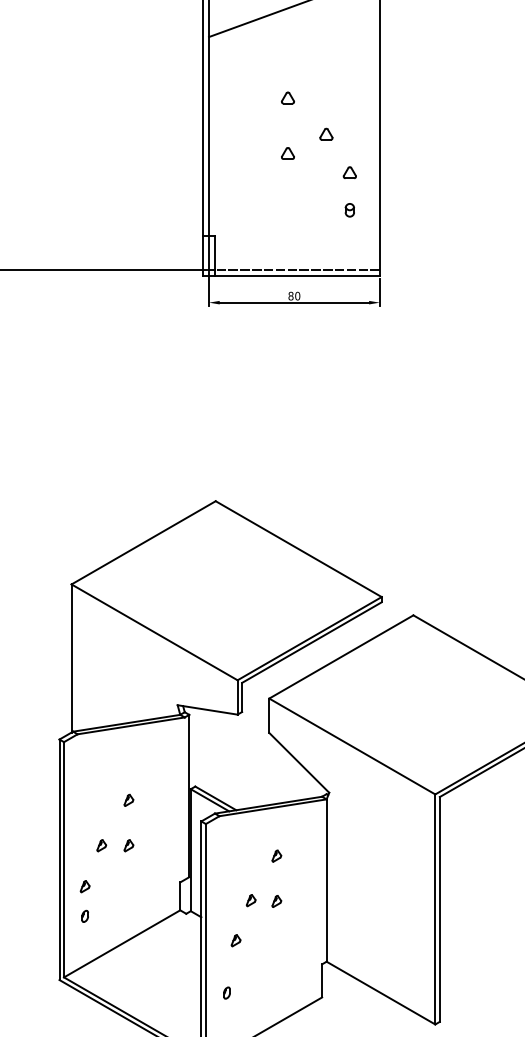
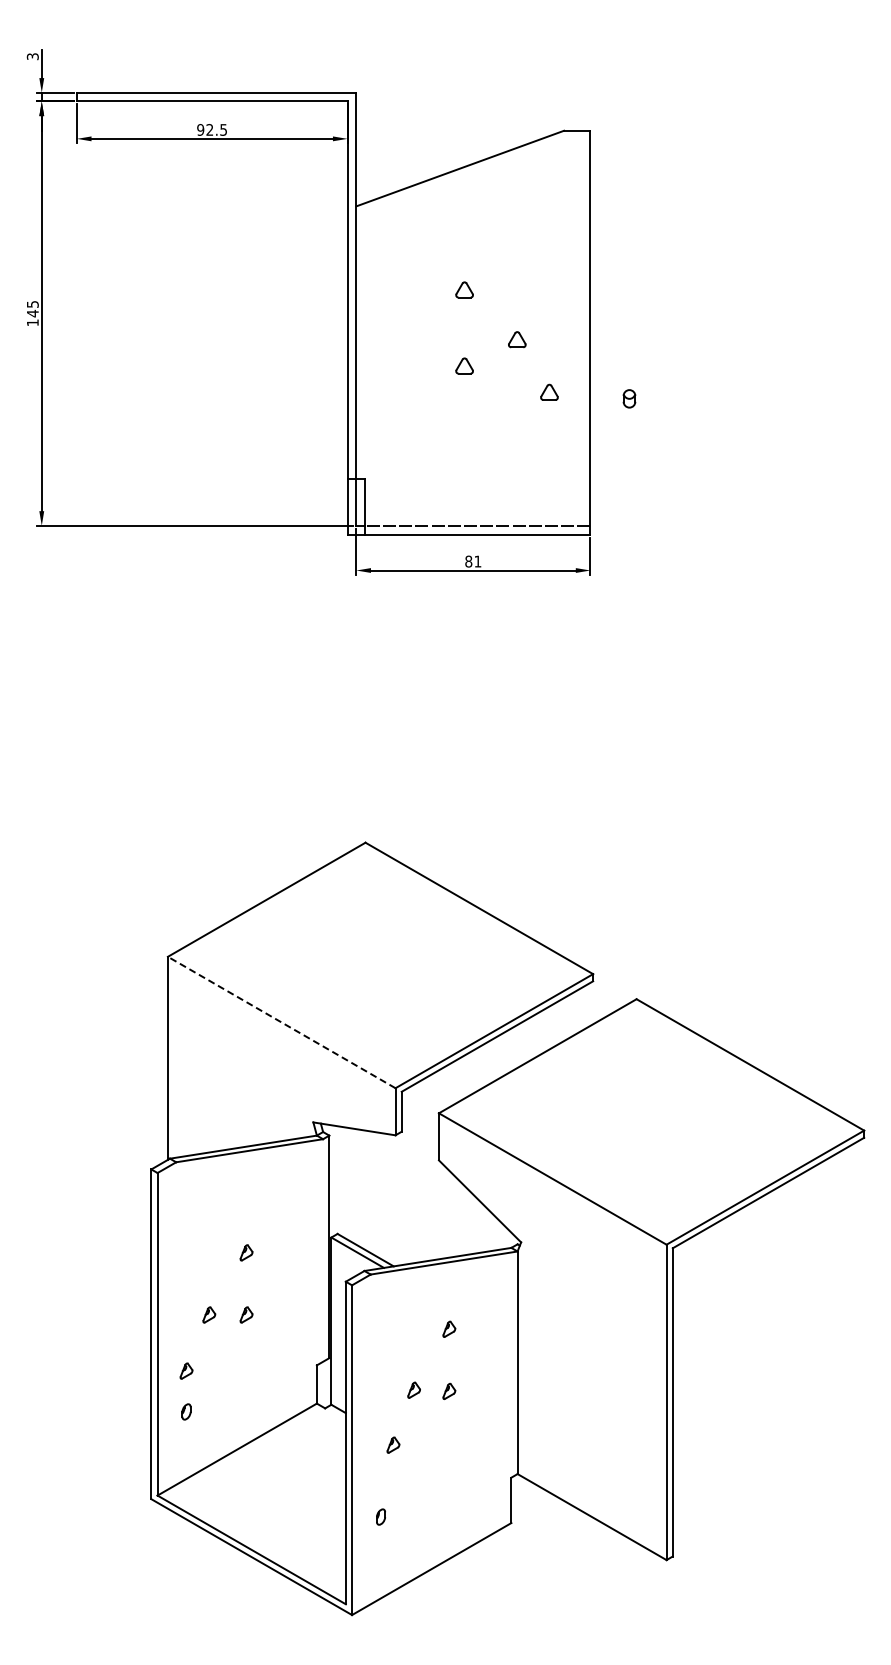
part: (349, 210) -> (629, 398), moved
text: (297, 296) -> (477, 561), 80 -> 81
line: (154, 632) -> (281, 1022), solid -> dashed

